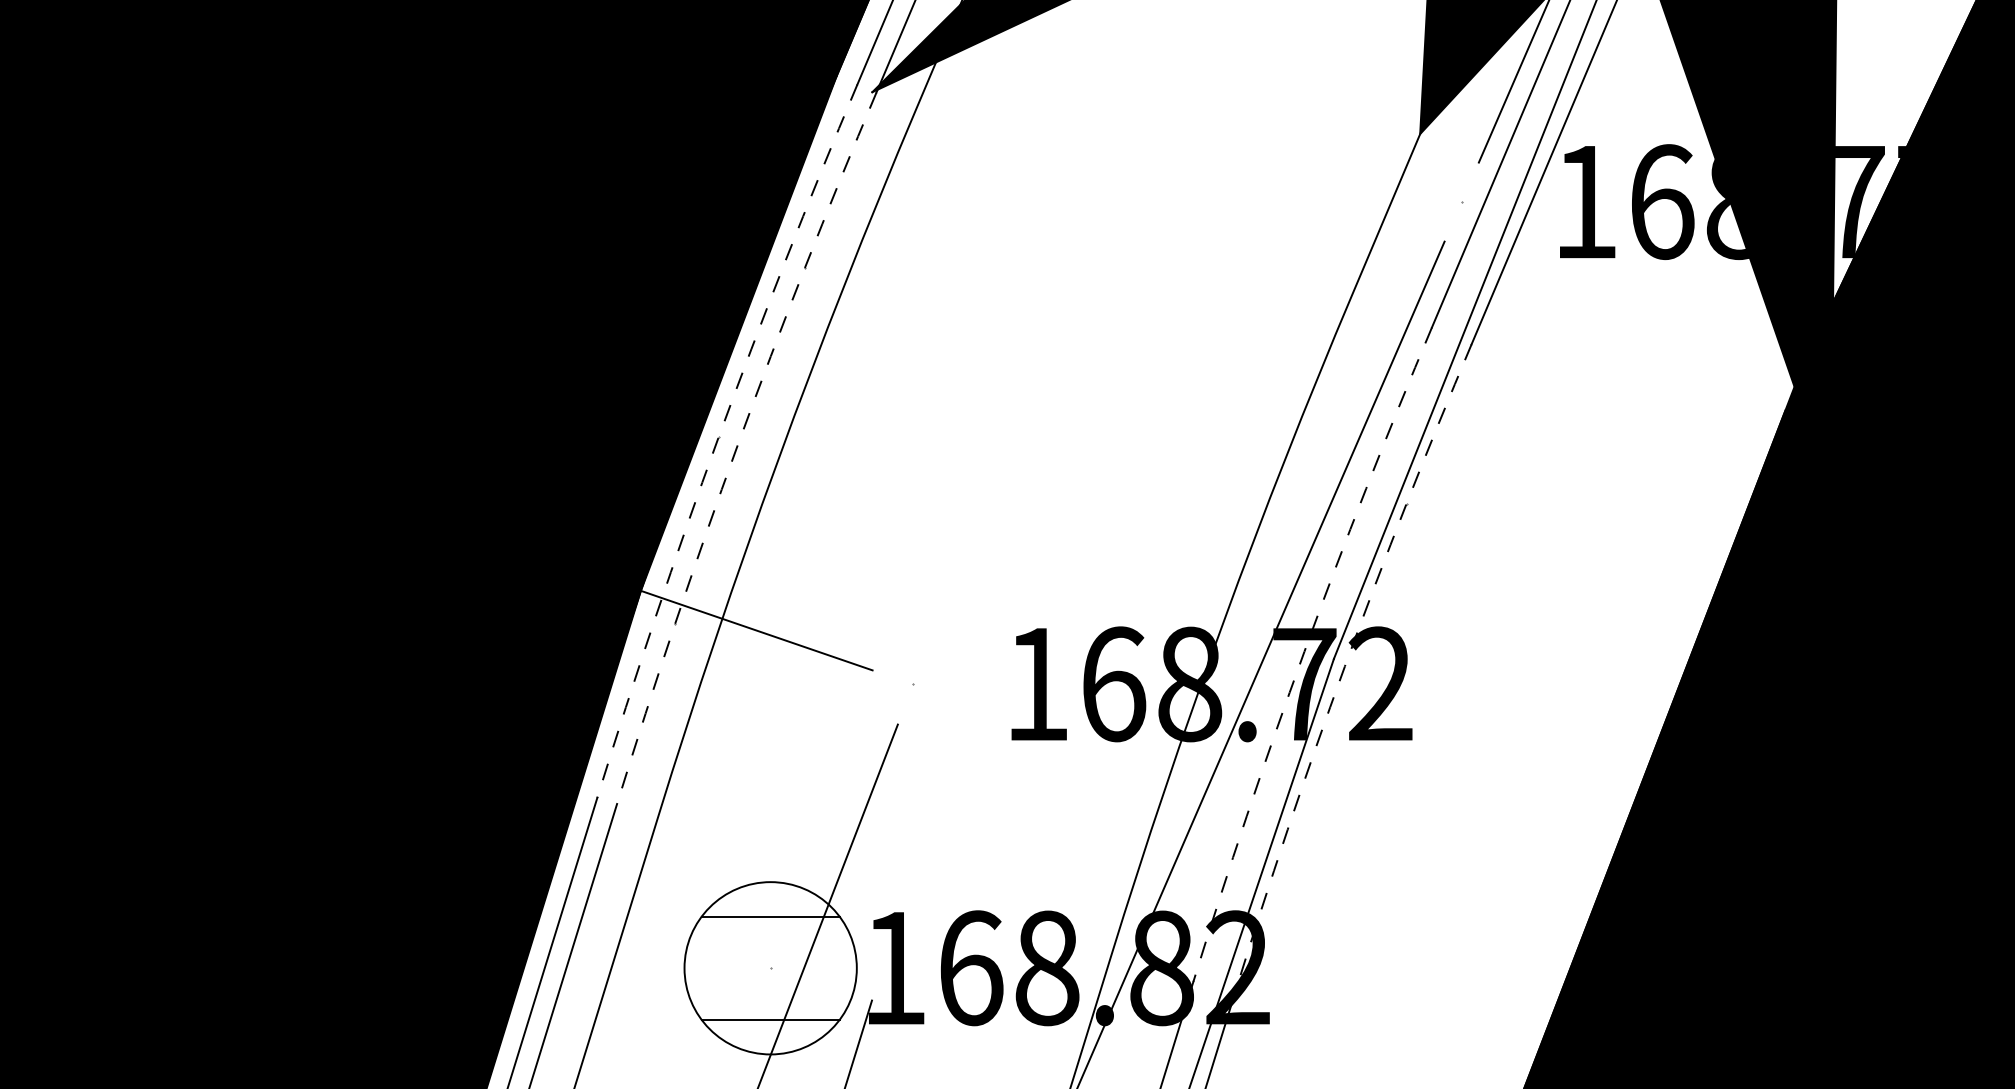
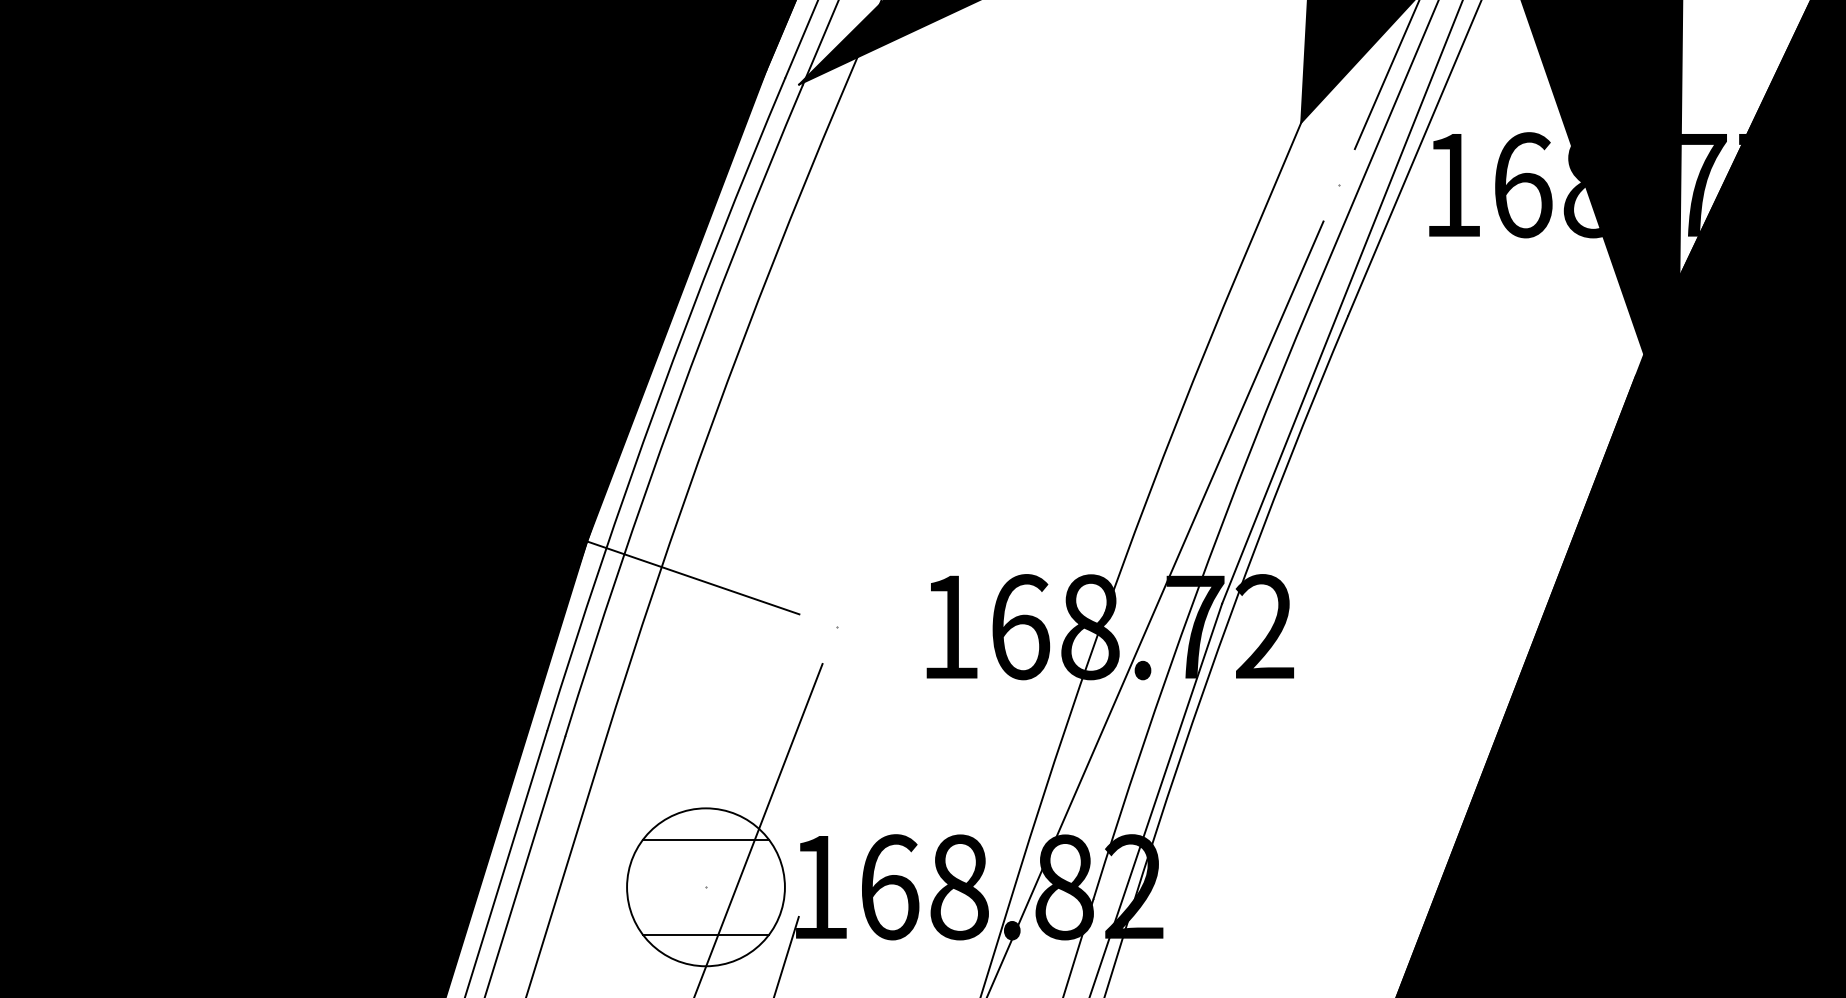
arc: (718, 438) -> (658, 401), dashed -> solid
arc: (737, 445) -> (675, 408), dashed -> solid
arc: (1304, 651) -> (1195, 597), dashed -> solid
arc: (1344, 666) -> (1231, 610), dashed -> solid

